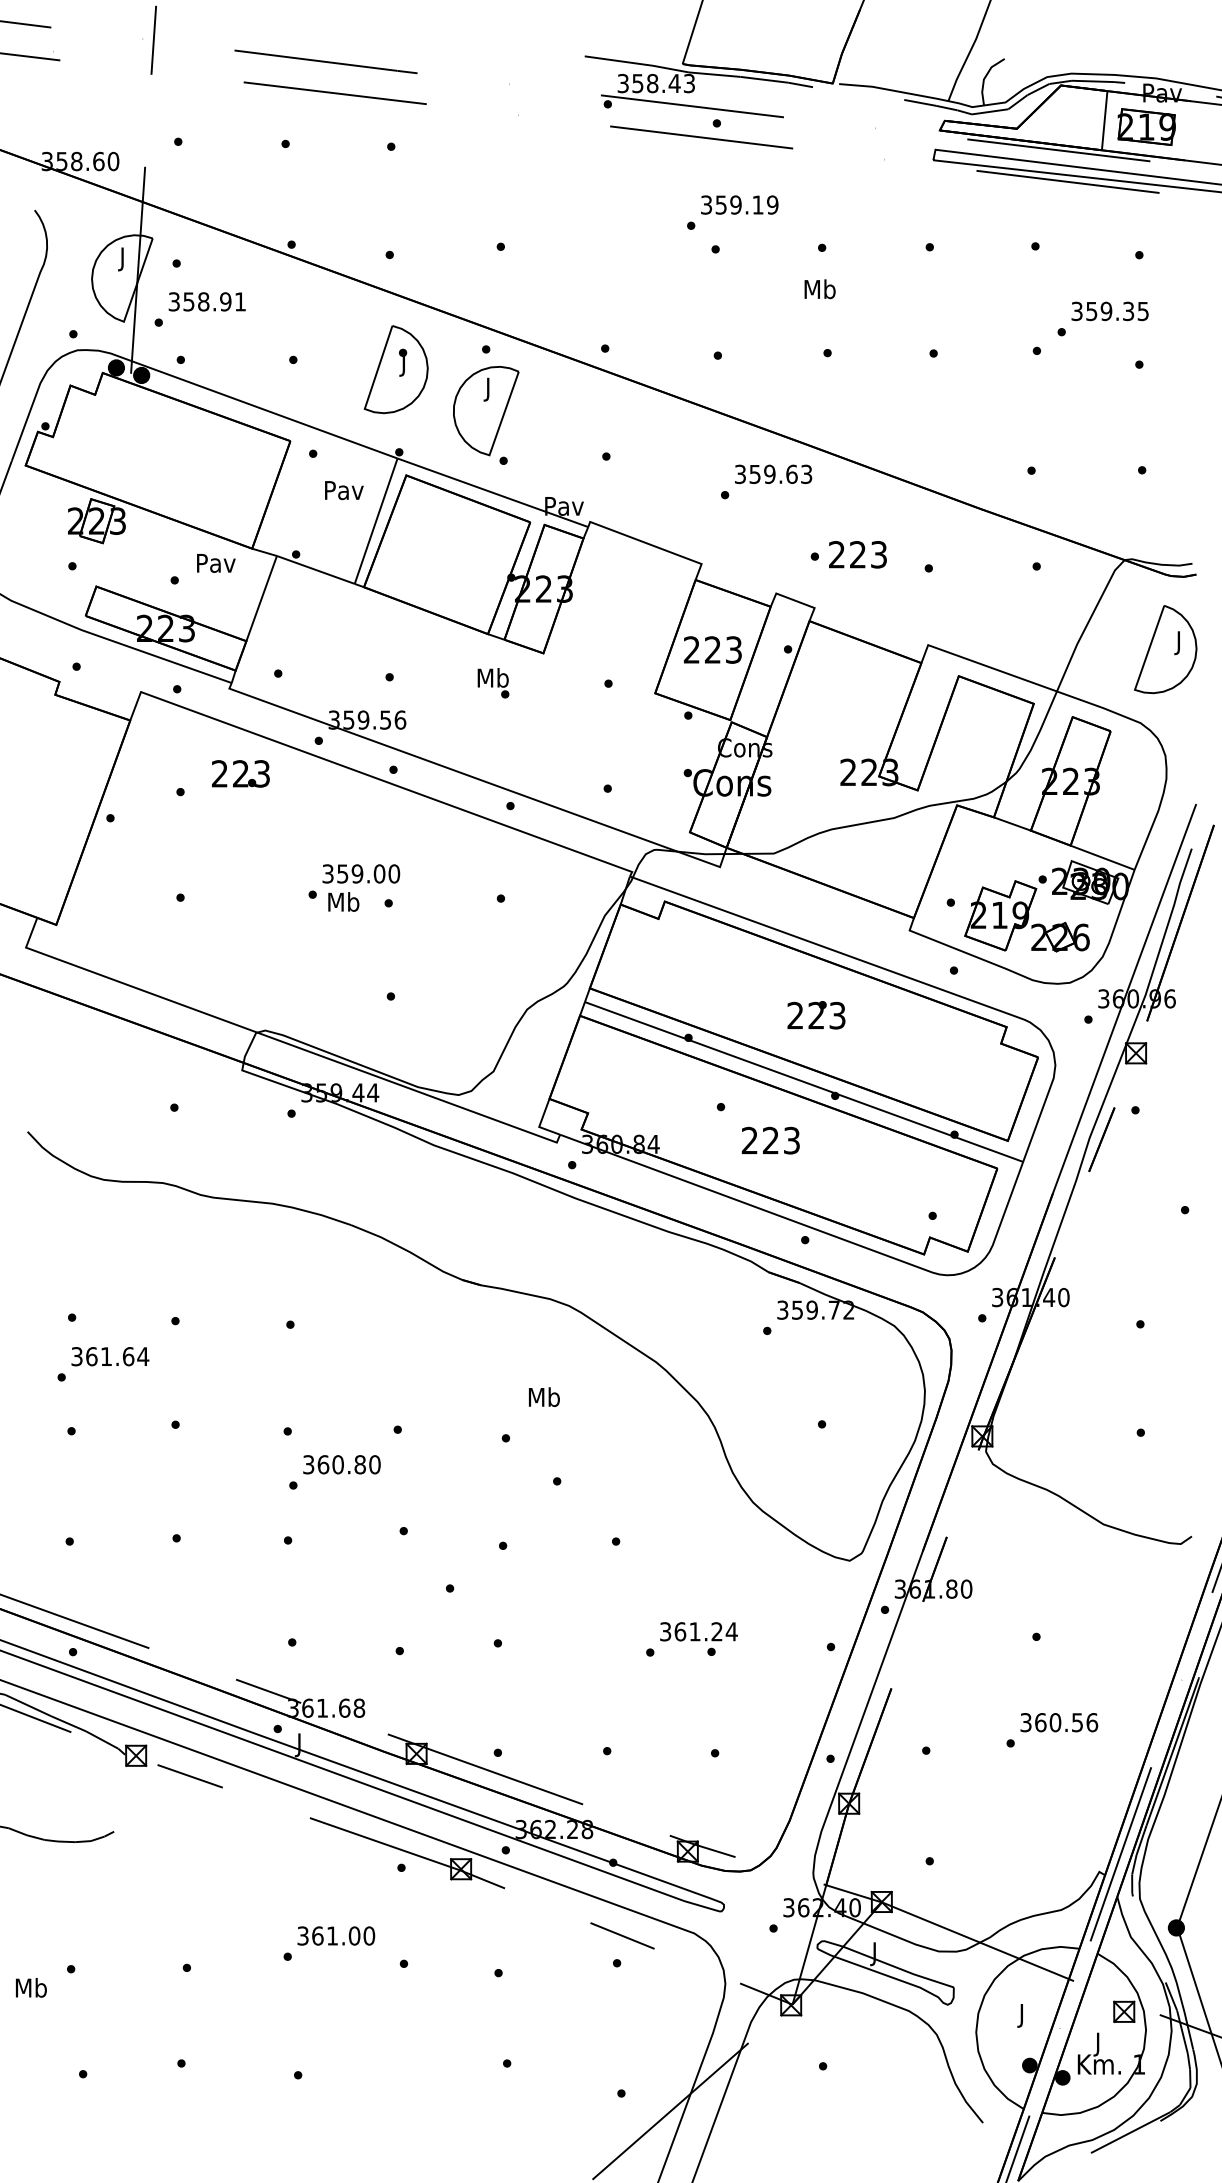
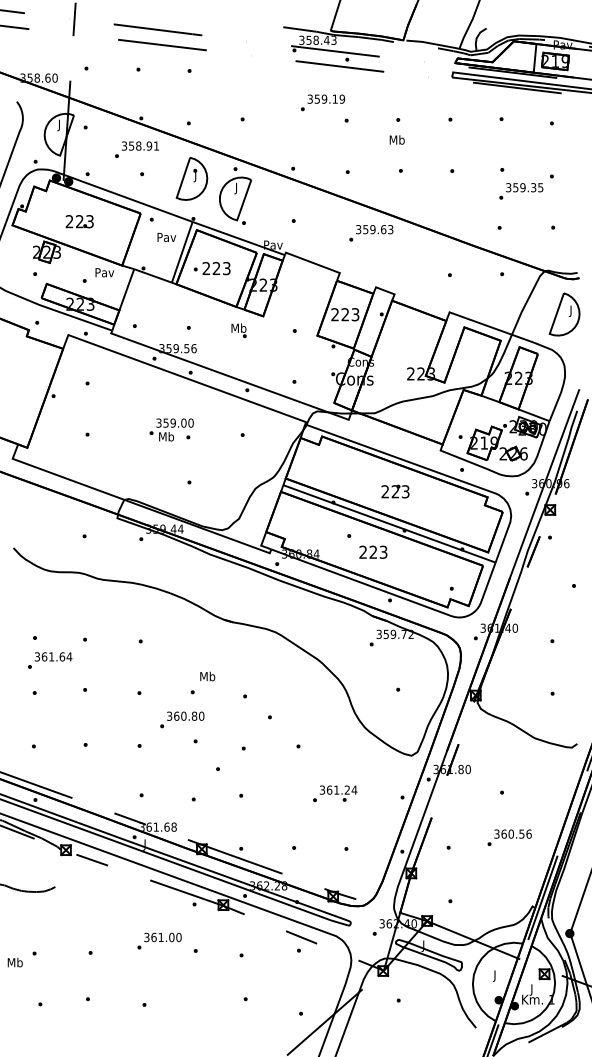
text: (733, 211) -> (323, 102), moved
text: (199, 308) -> (136, 149), moved
text: (1103, 319) -> (521, 191), moved
text: (847, 554) -> (211, 268), moved
text: (240, 773) -> (79, 221), moved
text: (543, 1397) -> (207, 676), moved
text: (335, 1471) -> (182, 719), moved

